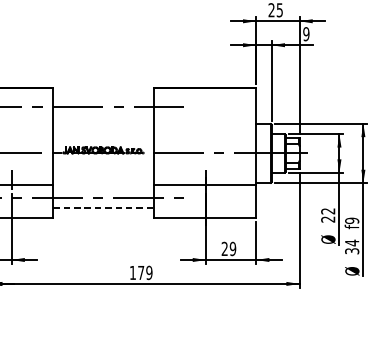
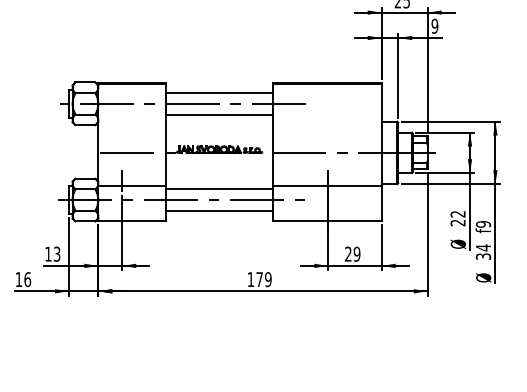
line: (103, 96) -> (219, 92), added
line: (103, 117) -> (219, 114), added
line: (103, 187) -> (219, 189), added
line: (104, 208) -> (220, 211), dashed -> solid

